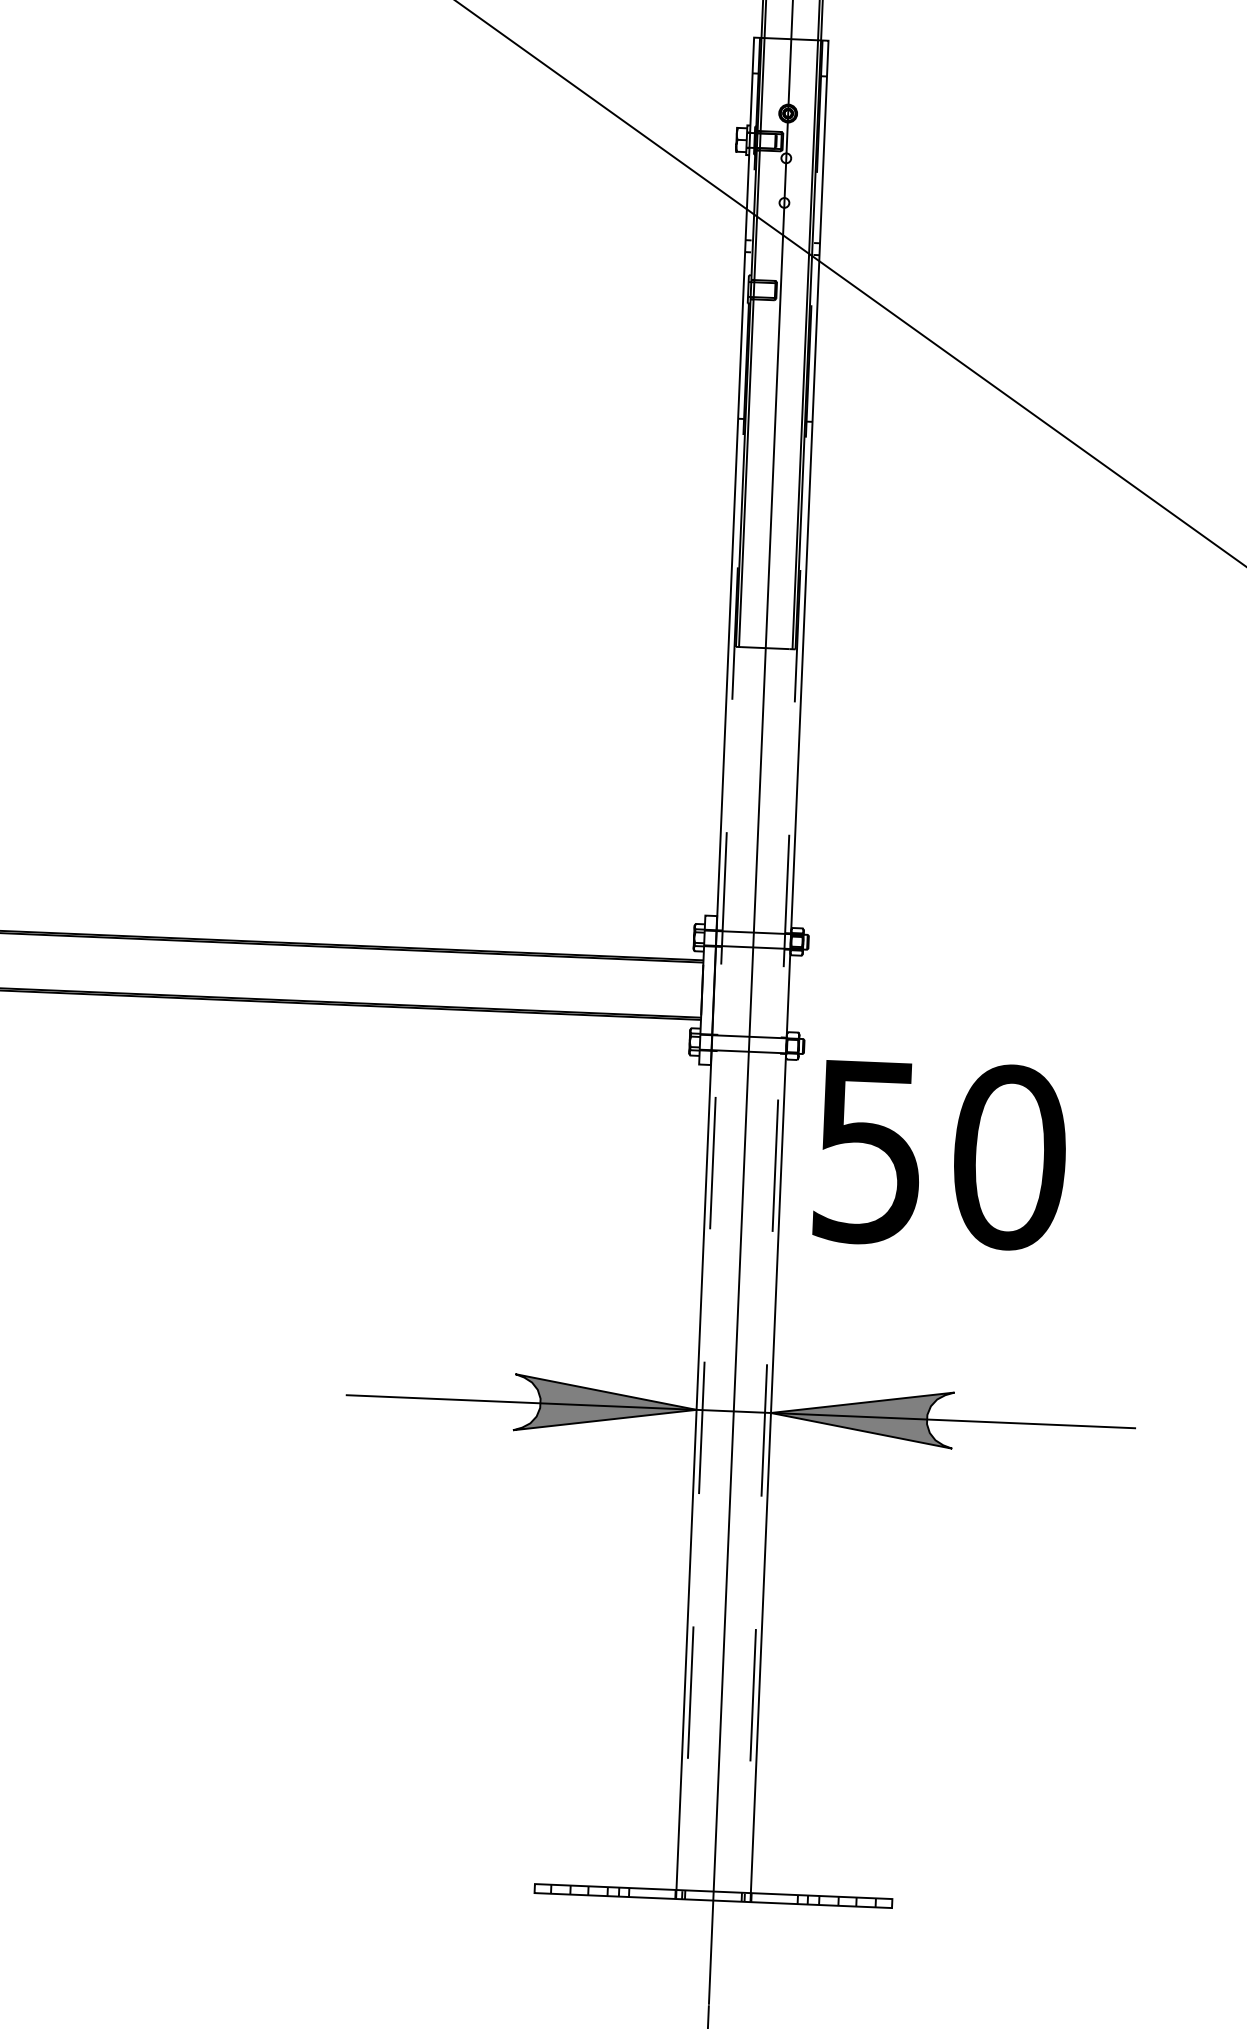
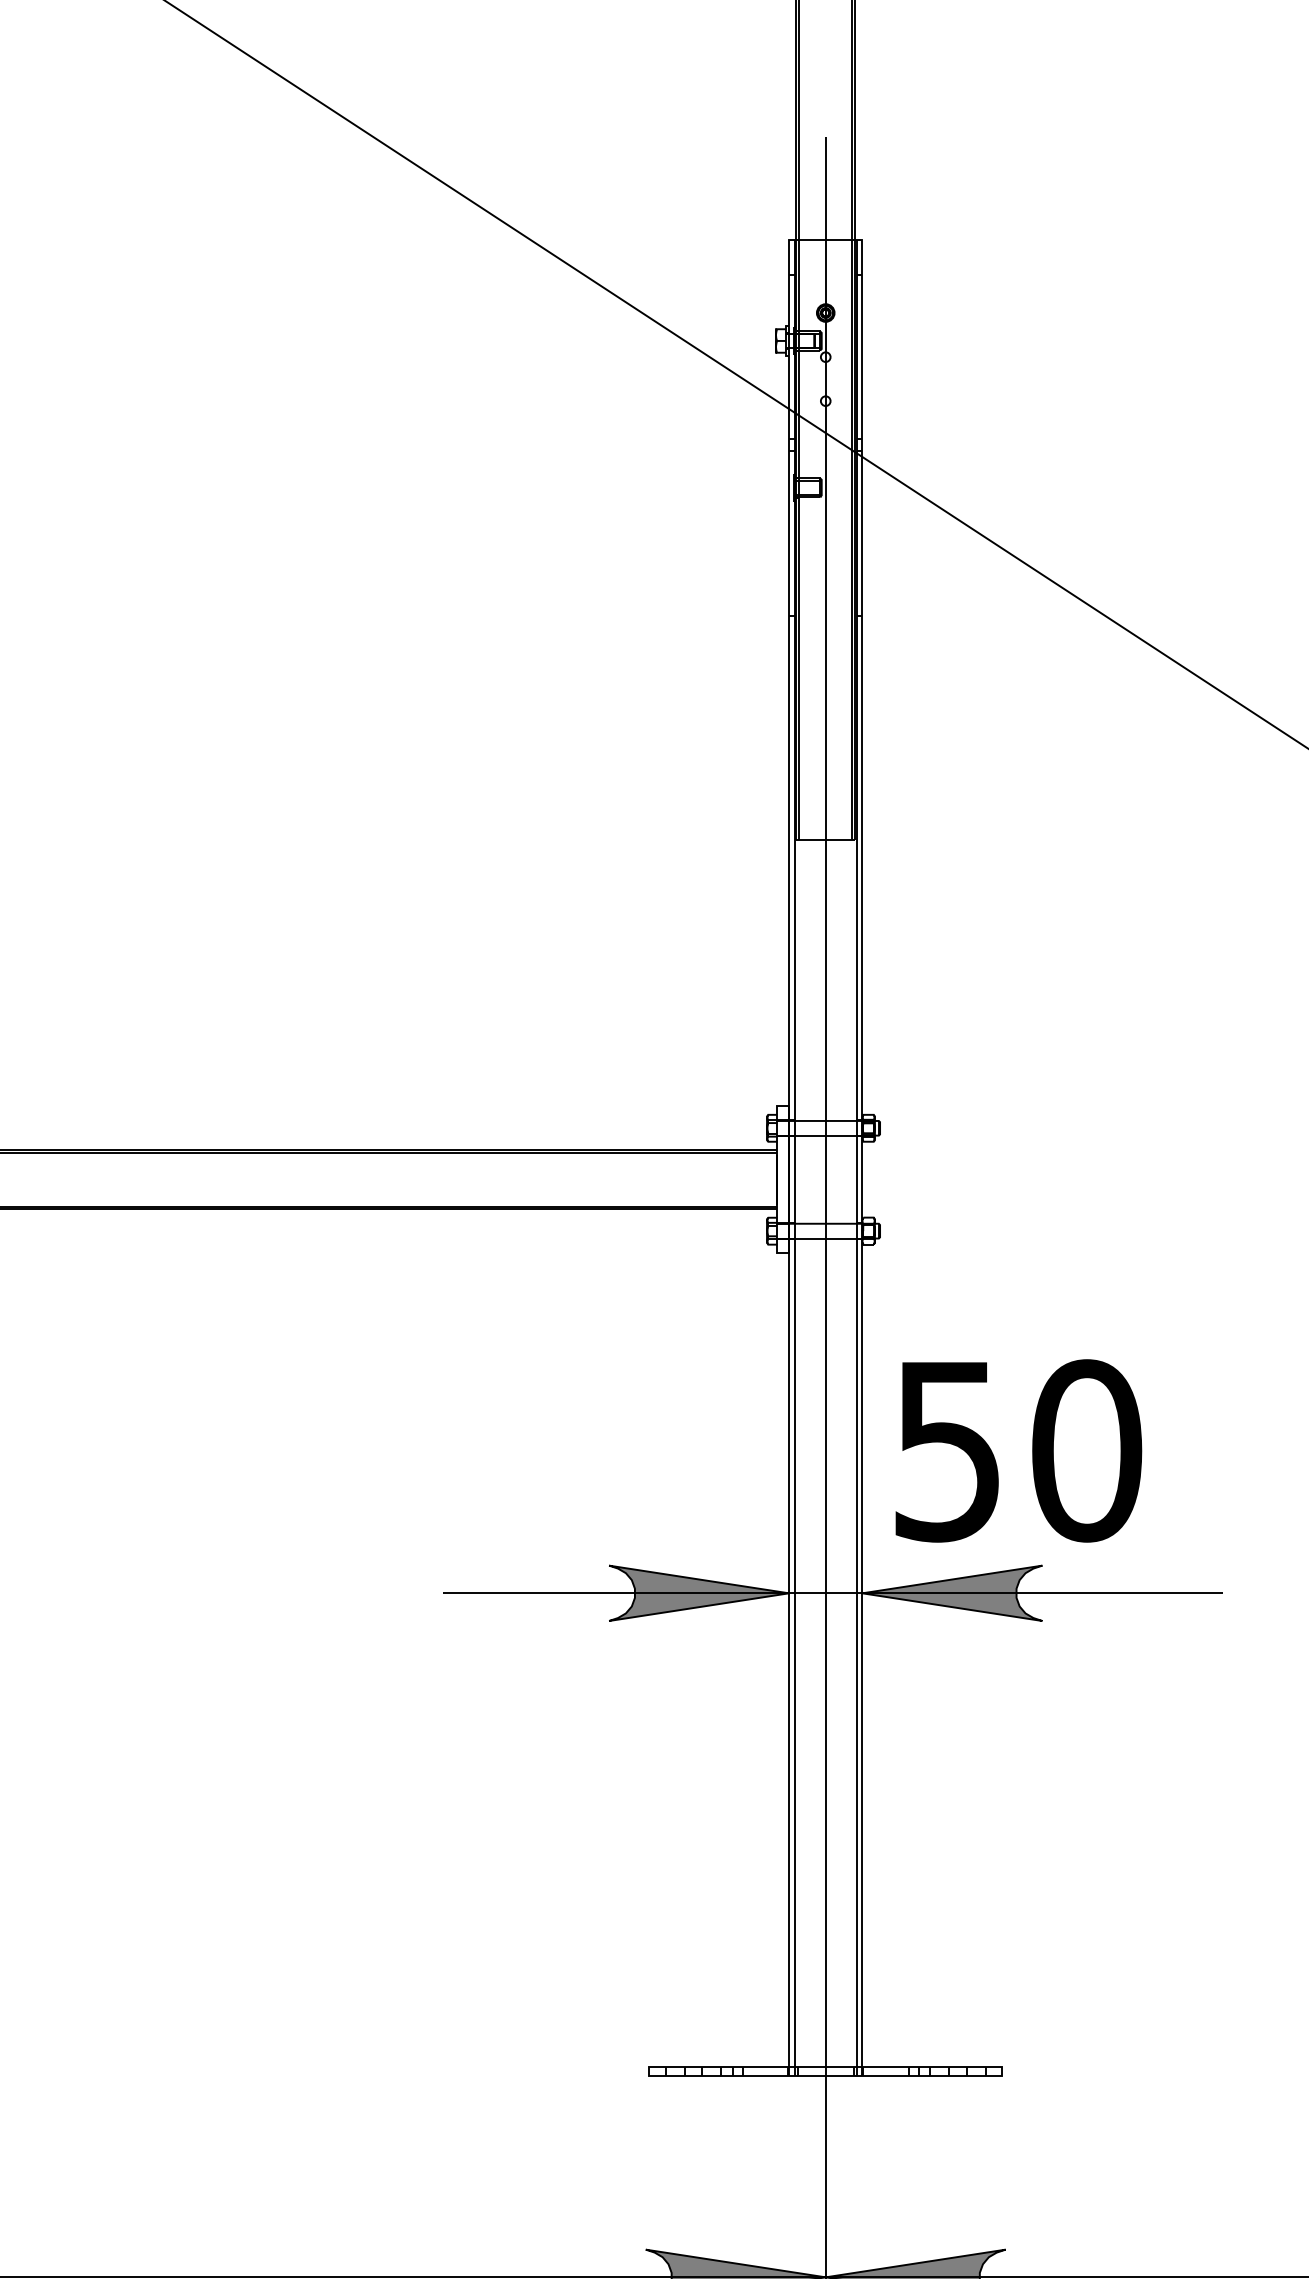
line: (720, 969) -> (794, 1158), dashed -> solid
line: (783, 971) -> (856, 1158), dashed -> solid
text: (940, 1154) -> (1018, 1450), moved

